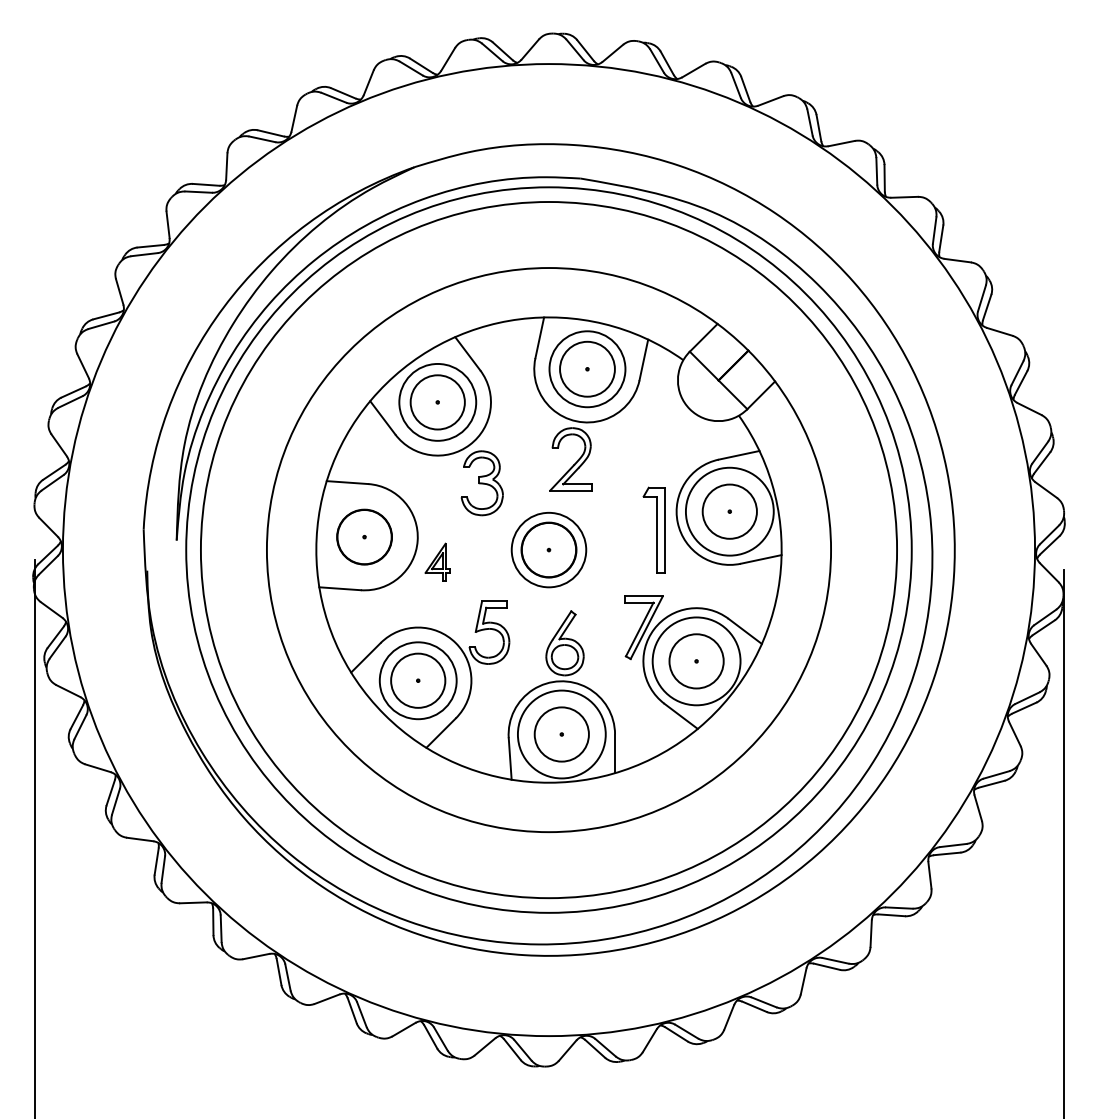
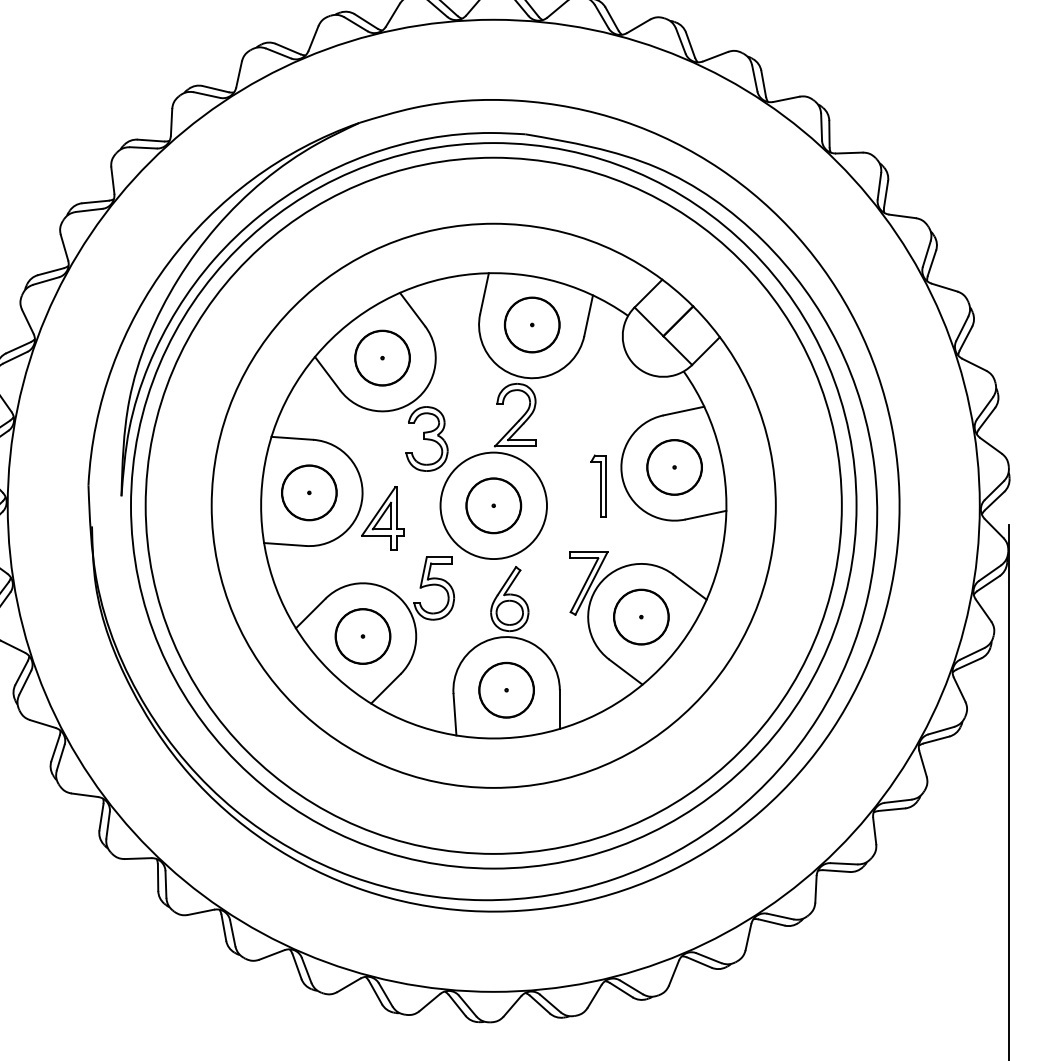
circle: (587, 369) -> (532, 325), size x0.71
circle: (437, 401) -> (382, 357), size x0.71
circle: (729, 511) -> (674, 467), size x0.62
part: (653, 529) -> (598, 485), size x0.71
circle: (548, 549) -> (493, 505), size x1.43
part: (437, 562) -> (382, 518), size x1.67
circle: (696, 660) -> (641, 616), size x0.62
circle: (417, 680) -> (362, 636), size x0.71
circle: (561, 734) -> (506, 690), size x0.62

